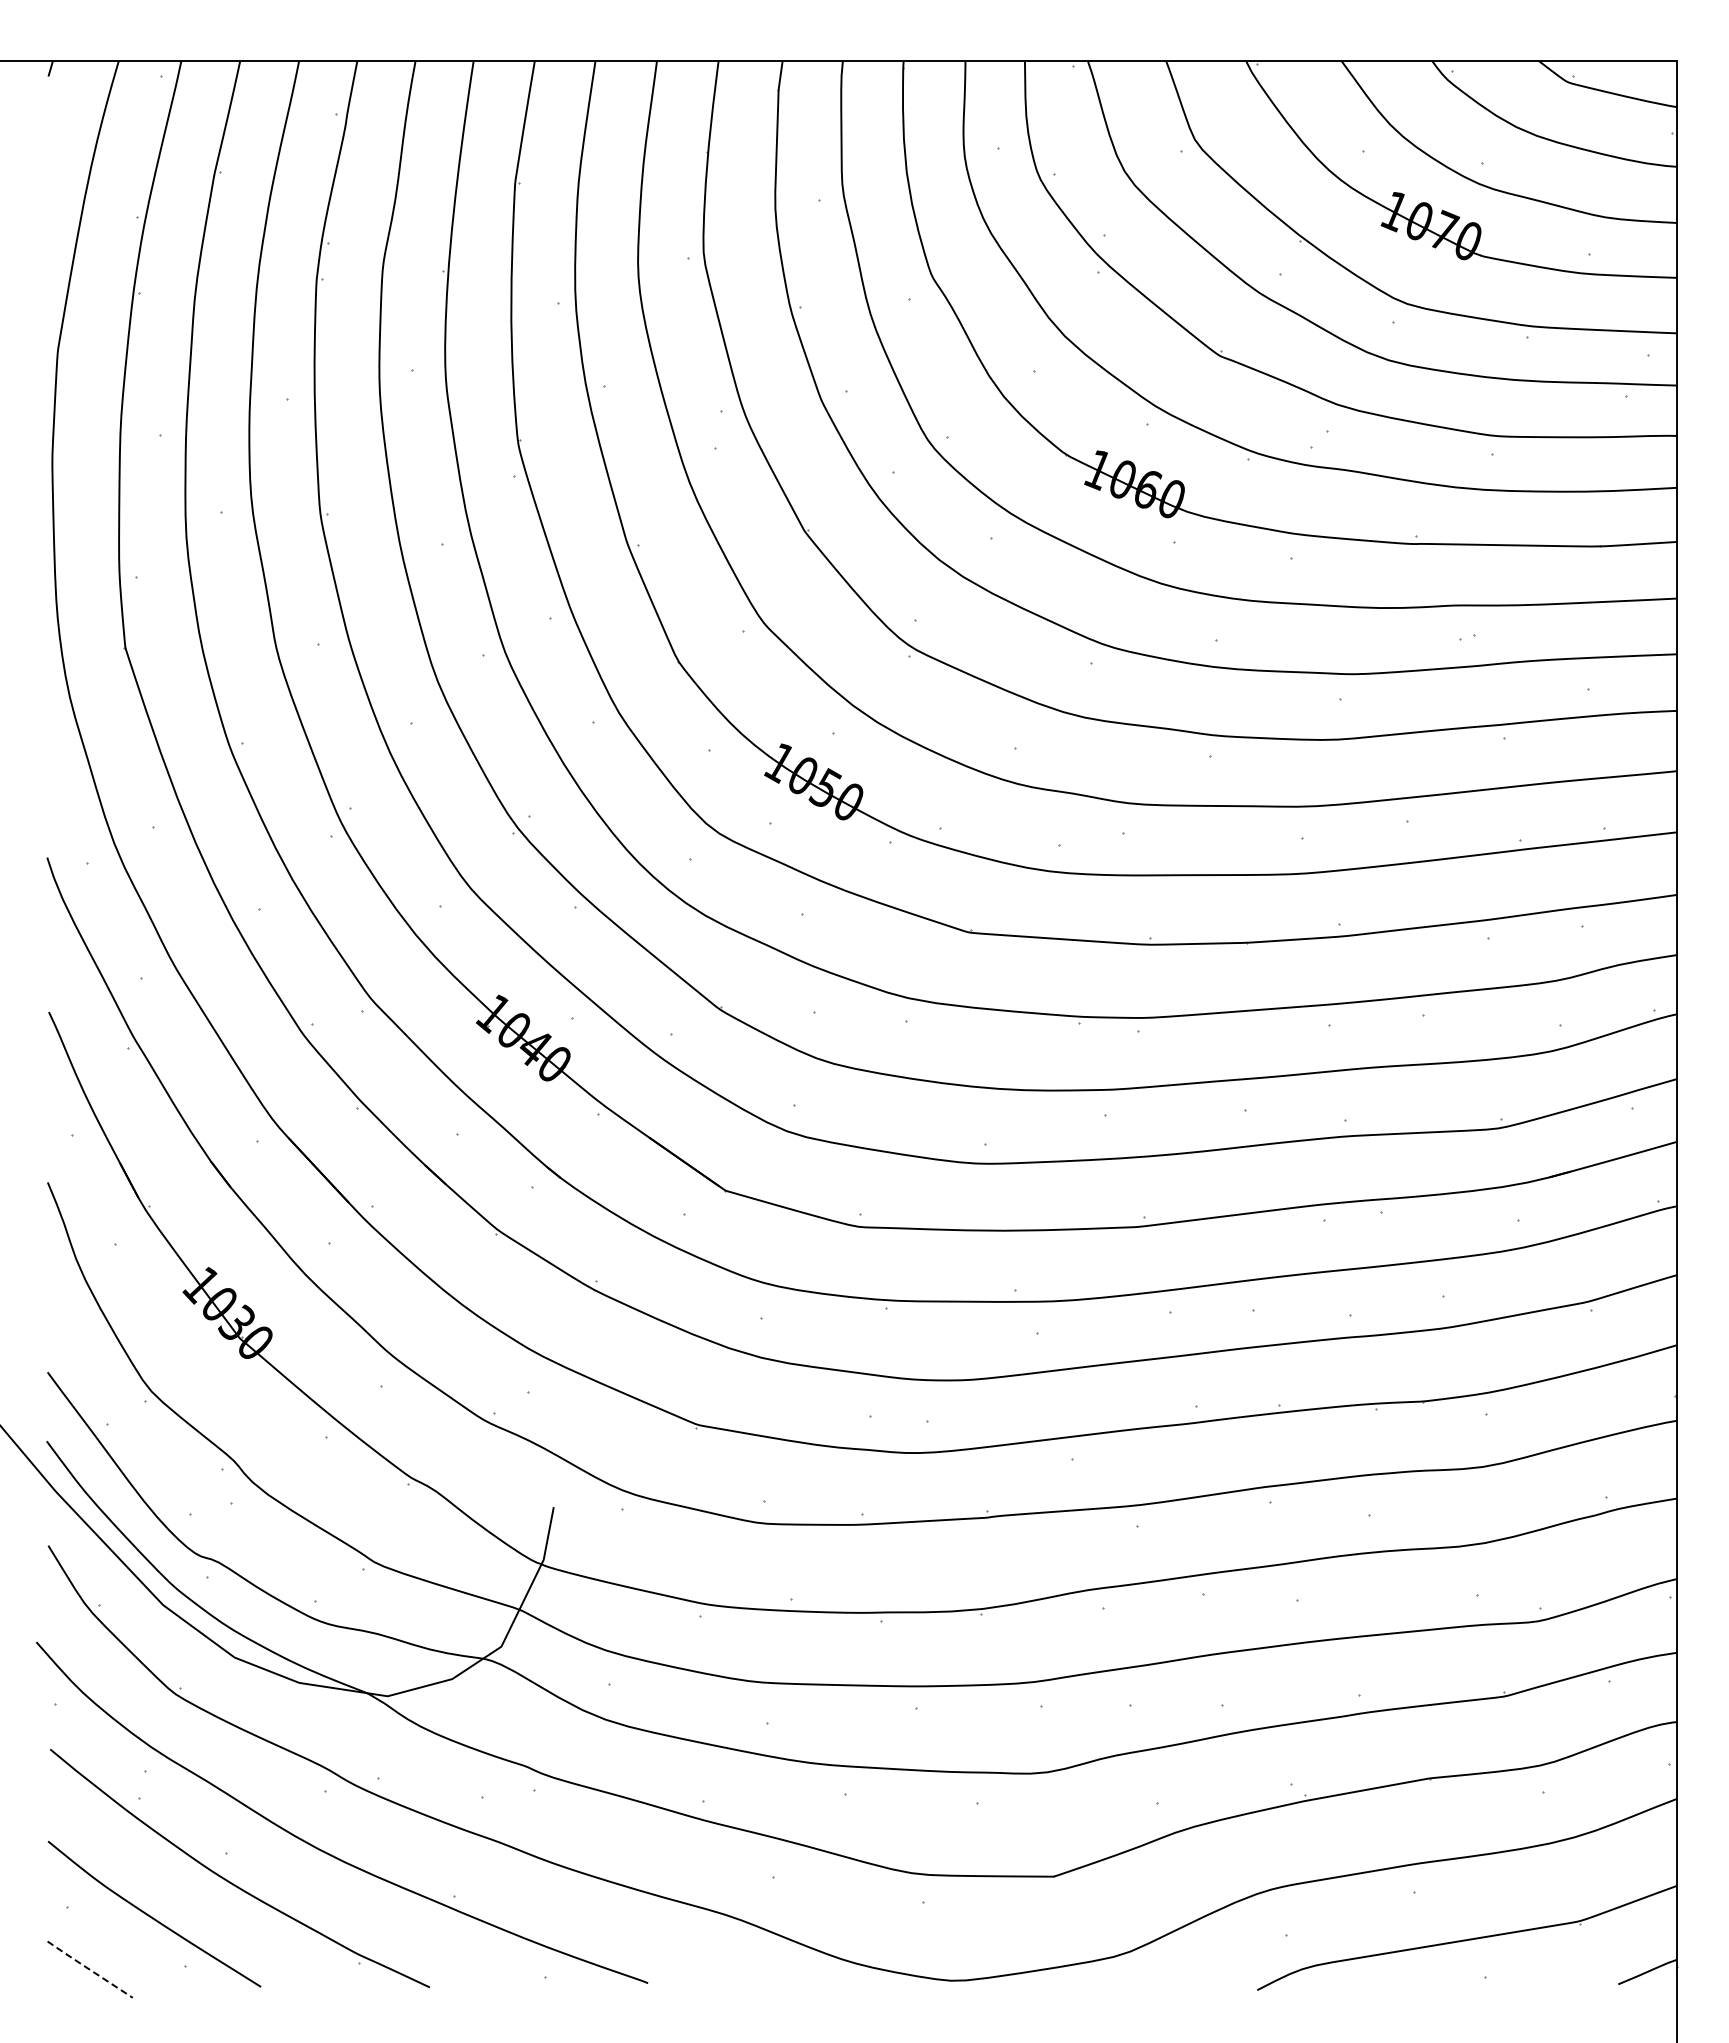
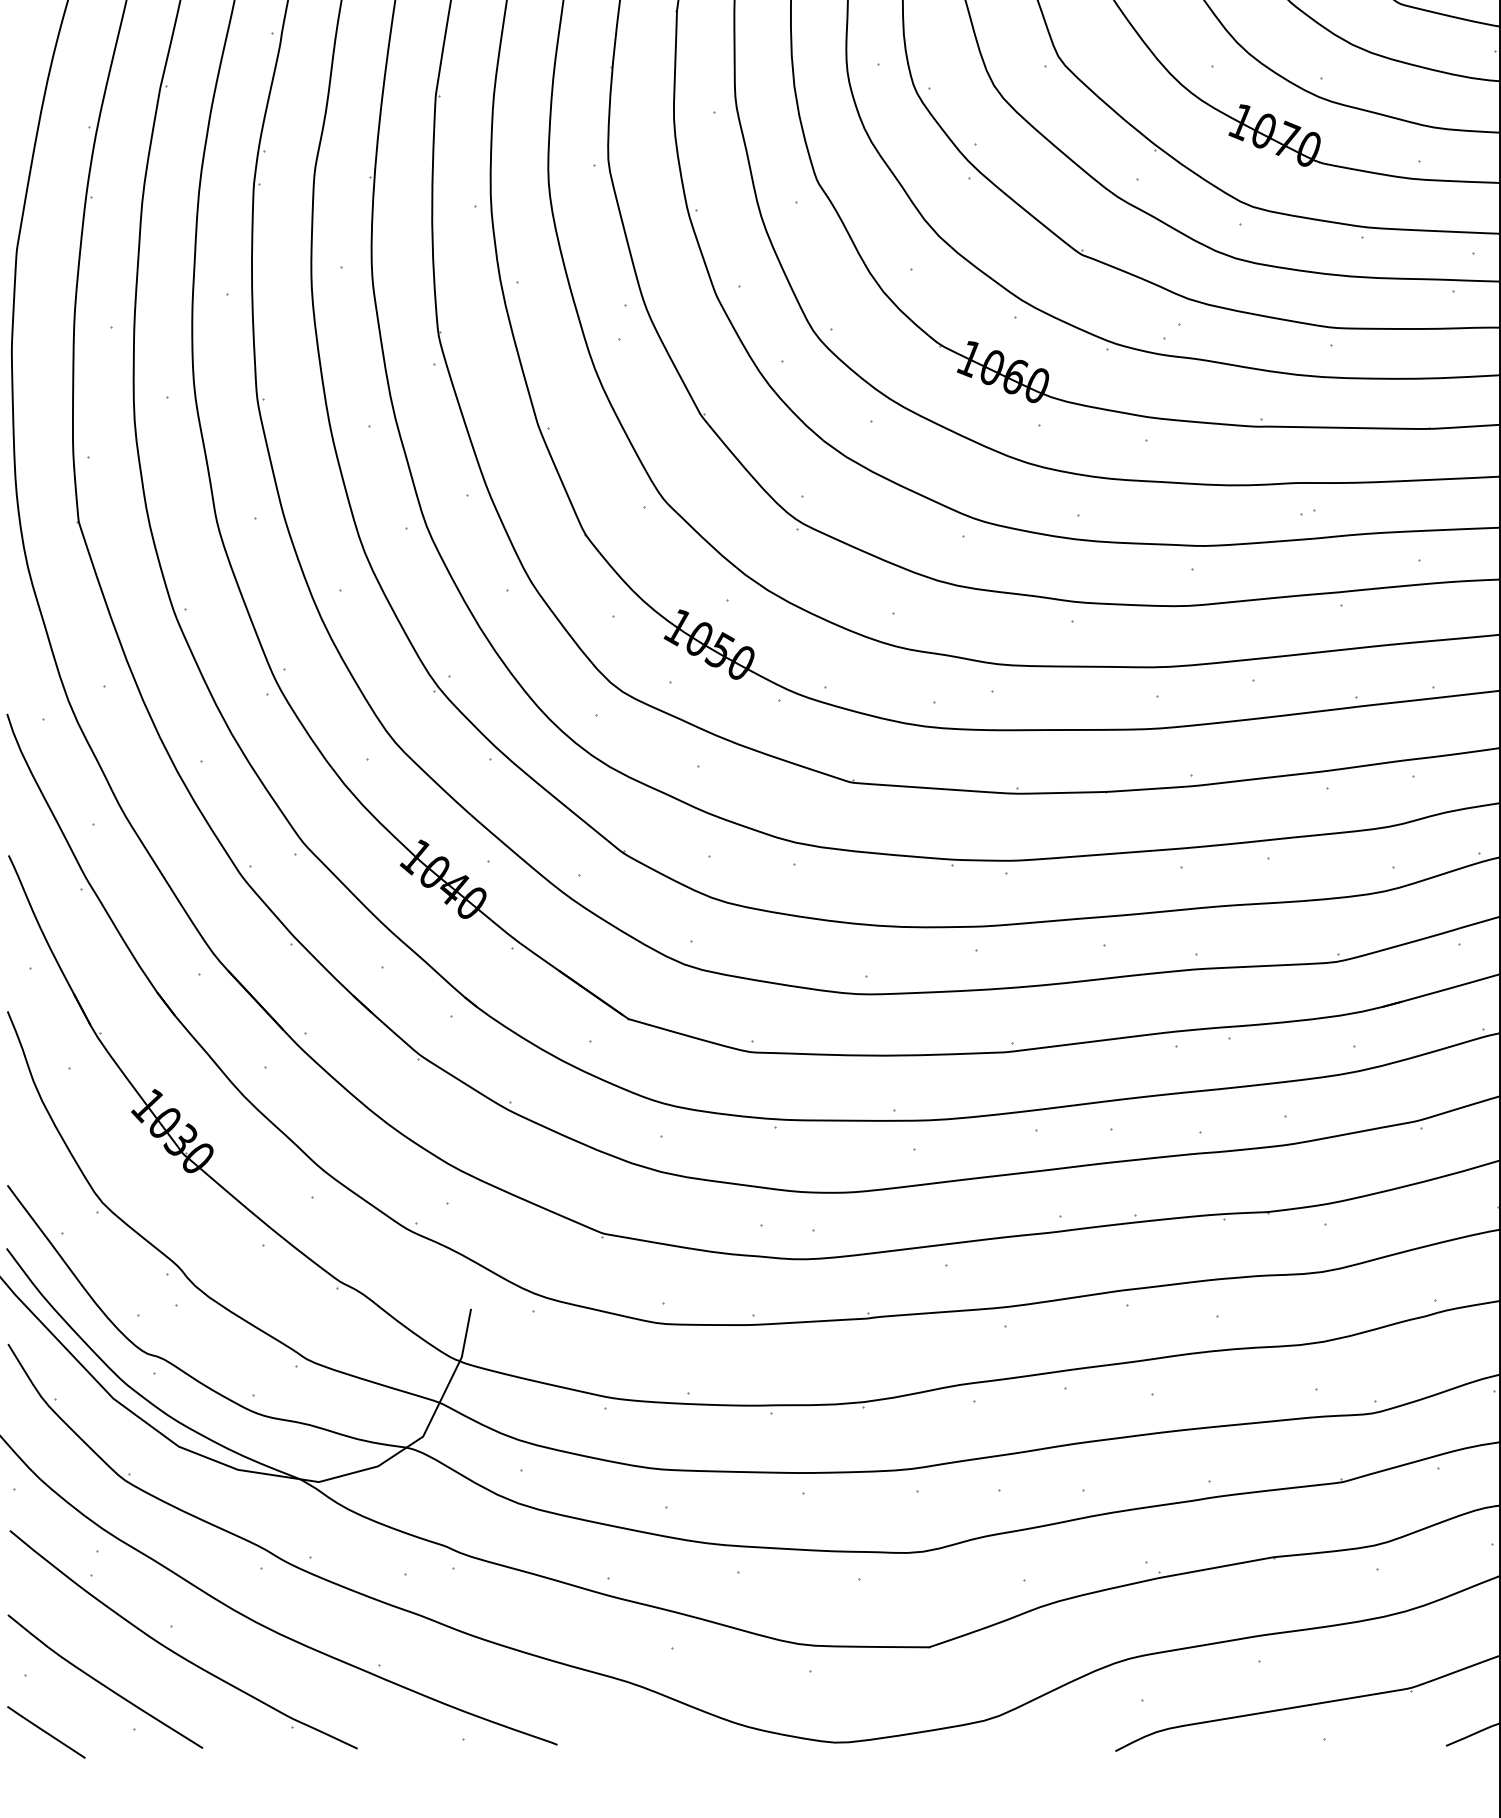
line: (89, 1969) -> (45, 1732), dashed -> solid

